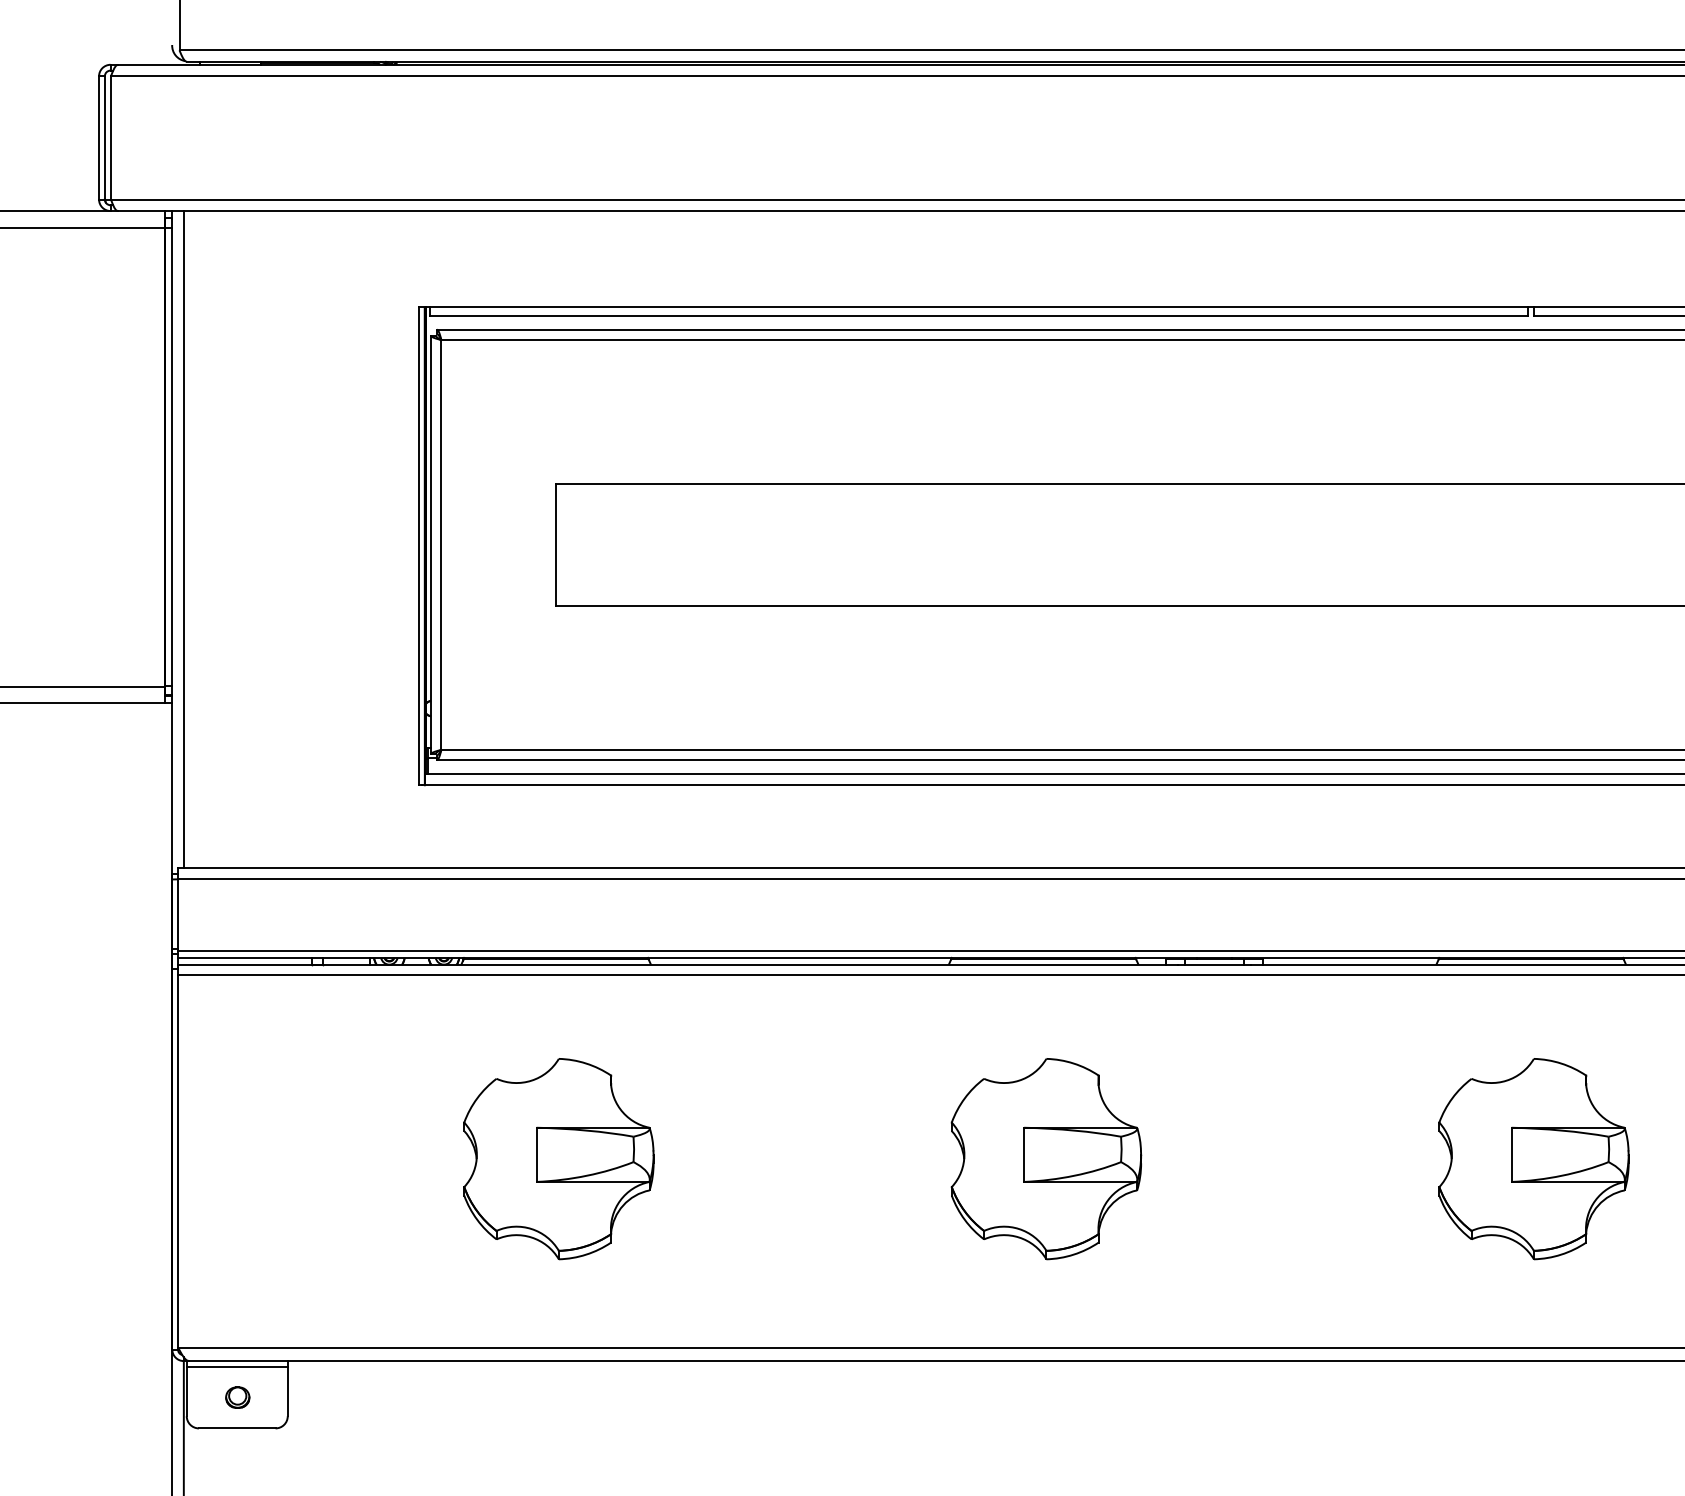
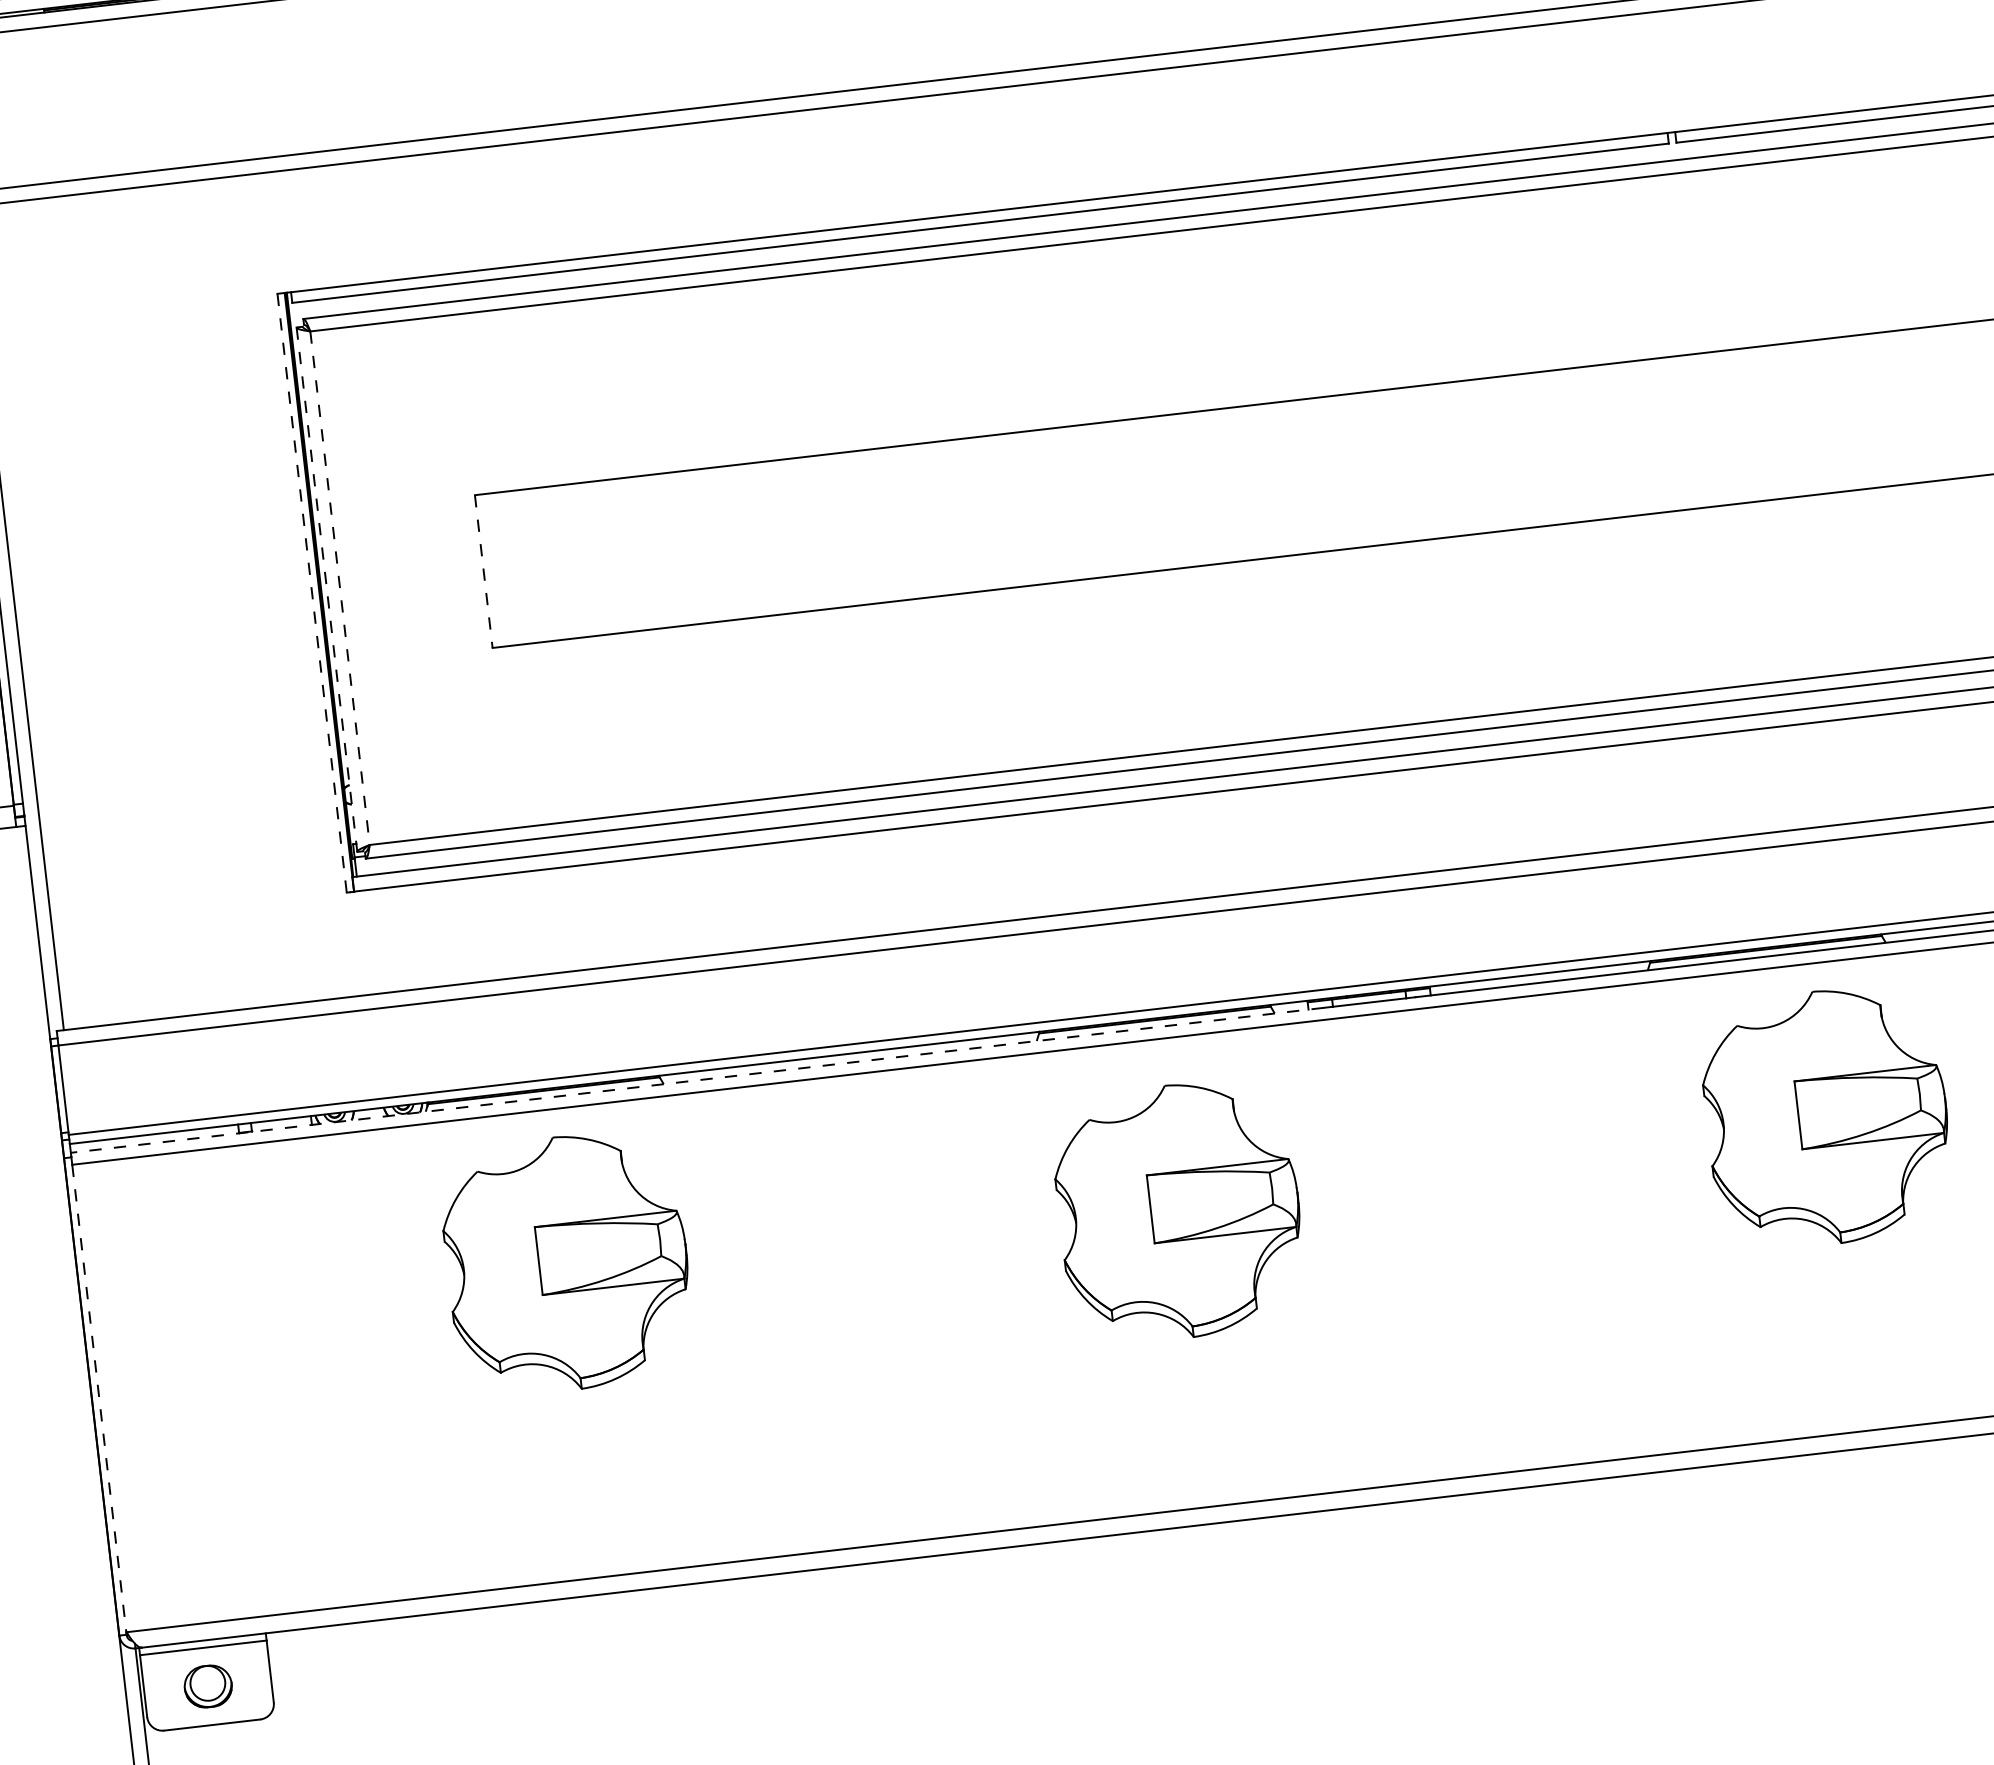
line: (441, 544) -> (340, 587), solid -> dashed
line: (556, 544) -> (484, 570), solid -> dashed
line: (431, 545) -> (327, 590), solid -> dashed
line: (419, 546) -> (312, 593), solid -> dashed
line: (677, 964) -> (696, 1079), solid -> dashed
part: (558, 1159) -> (566, 1263), moved
part: (1046, 1159) -> (1179, 1211), moved
part: (1533, 1159) -> (1826, 1117), moved
line: (178, 1161) -> (99, 1399), solid -> dashed
part: (237, 1397) -> (208, 1686), size x1.6

